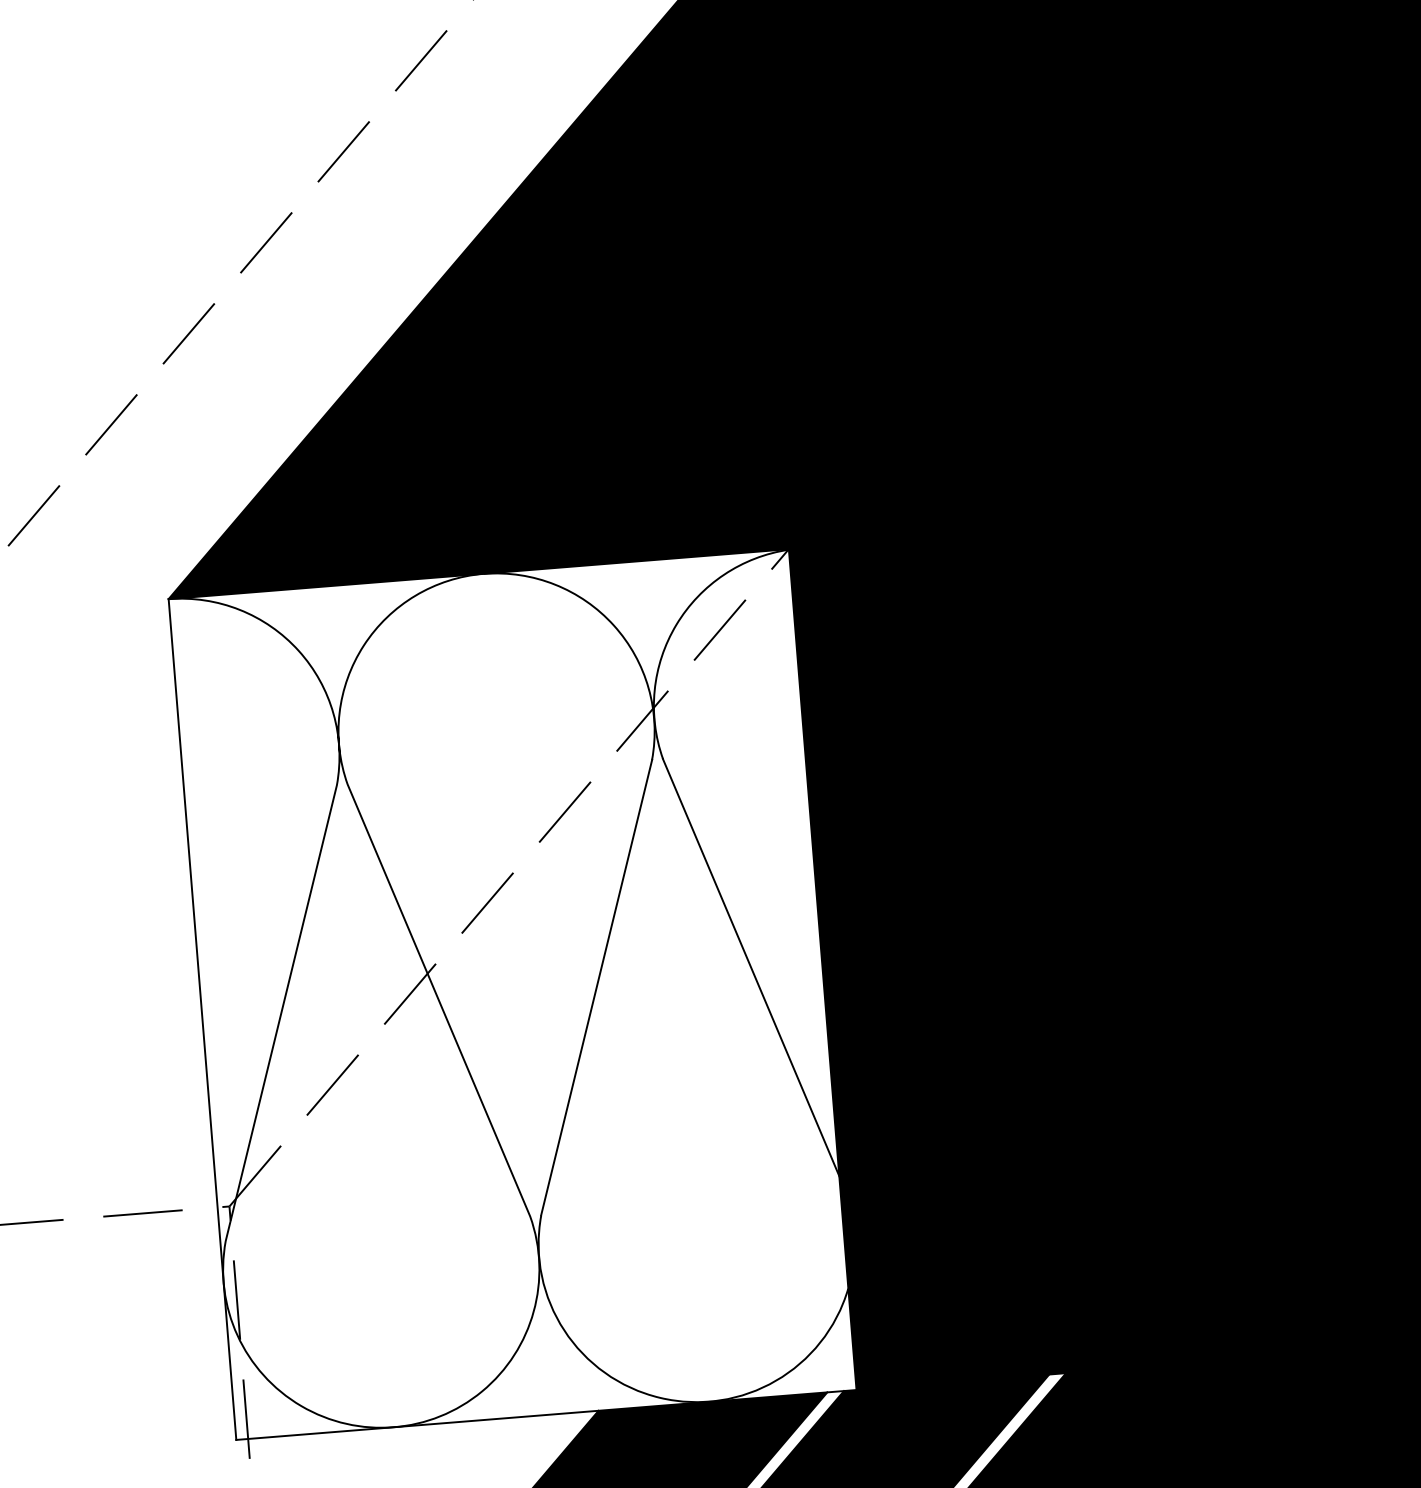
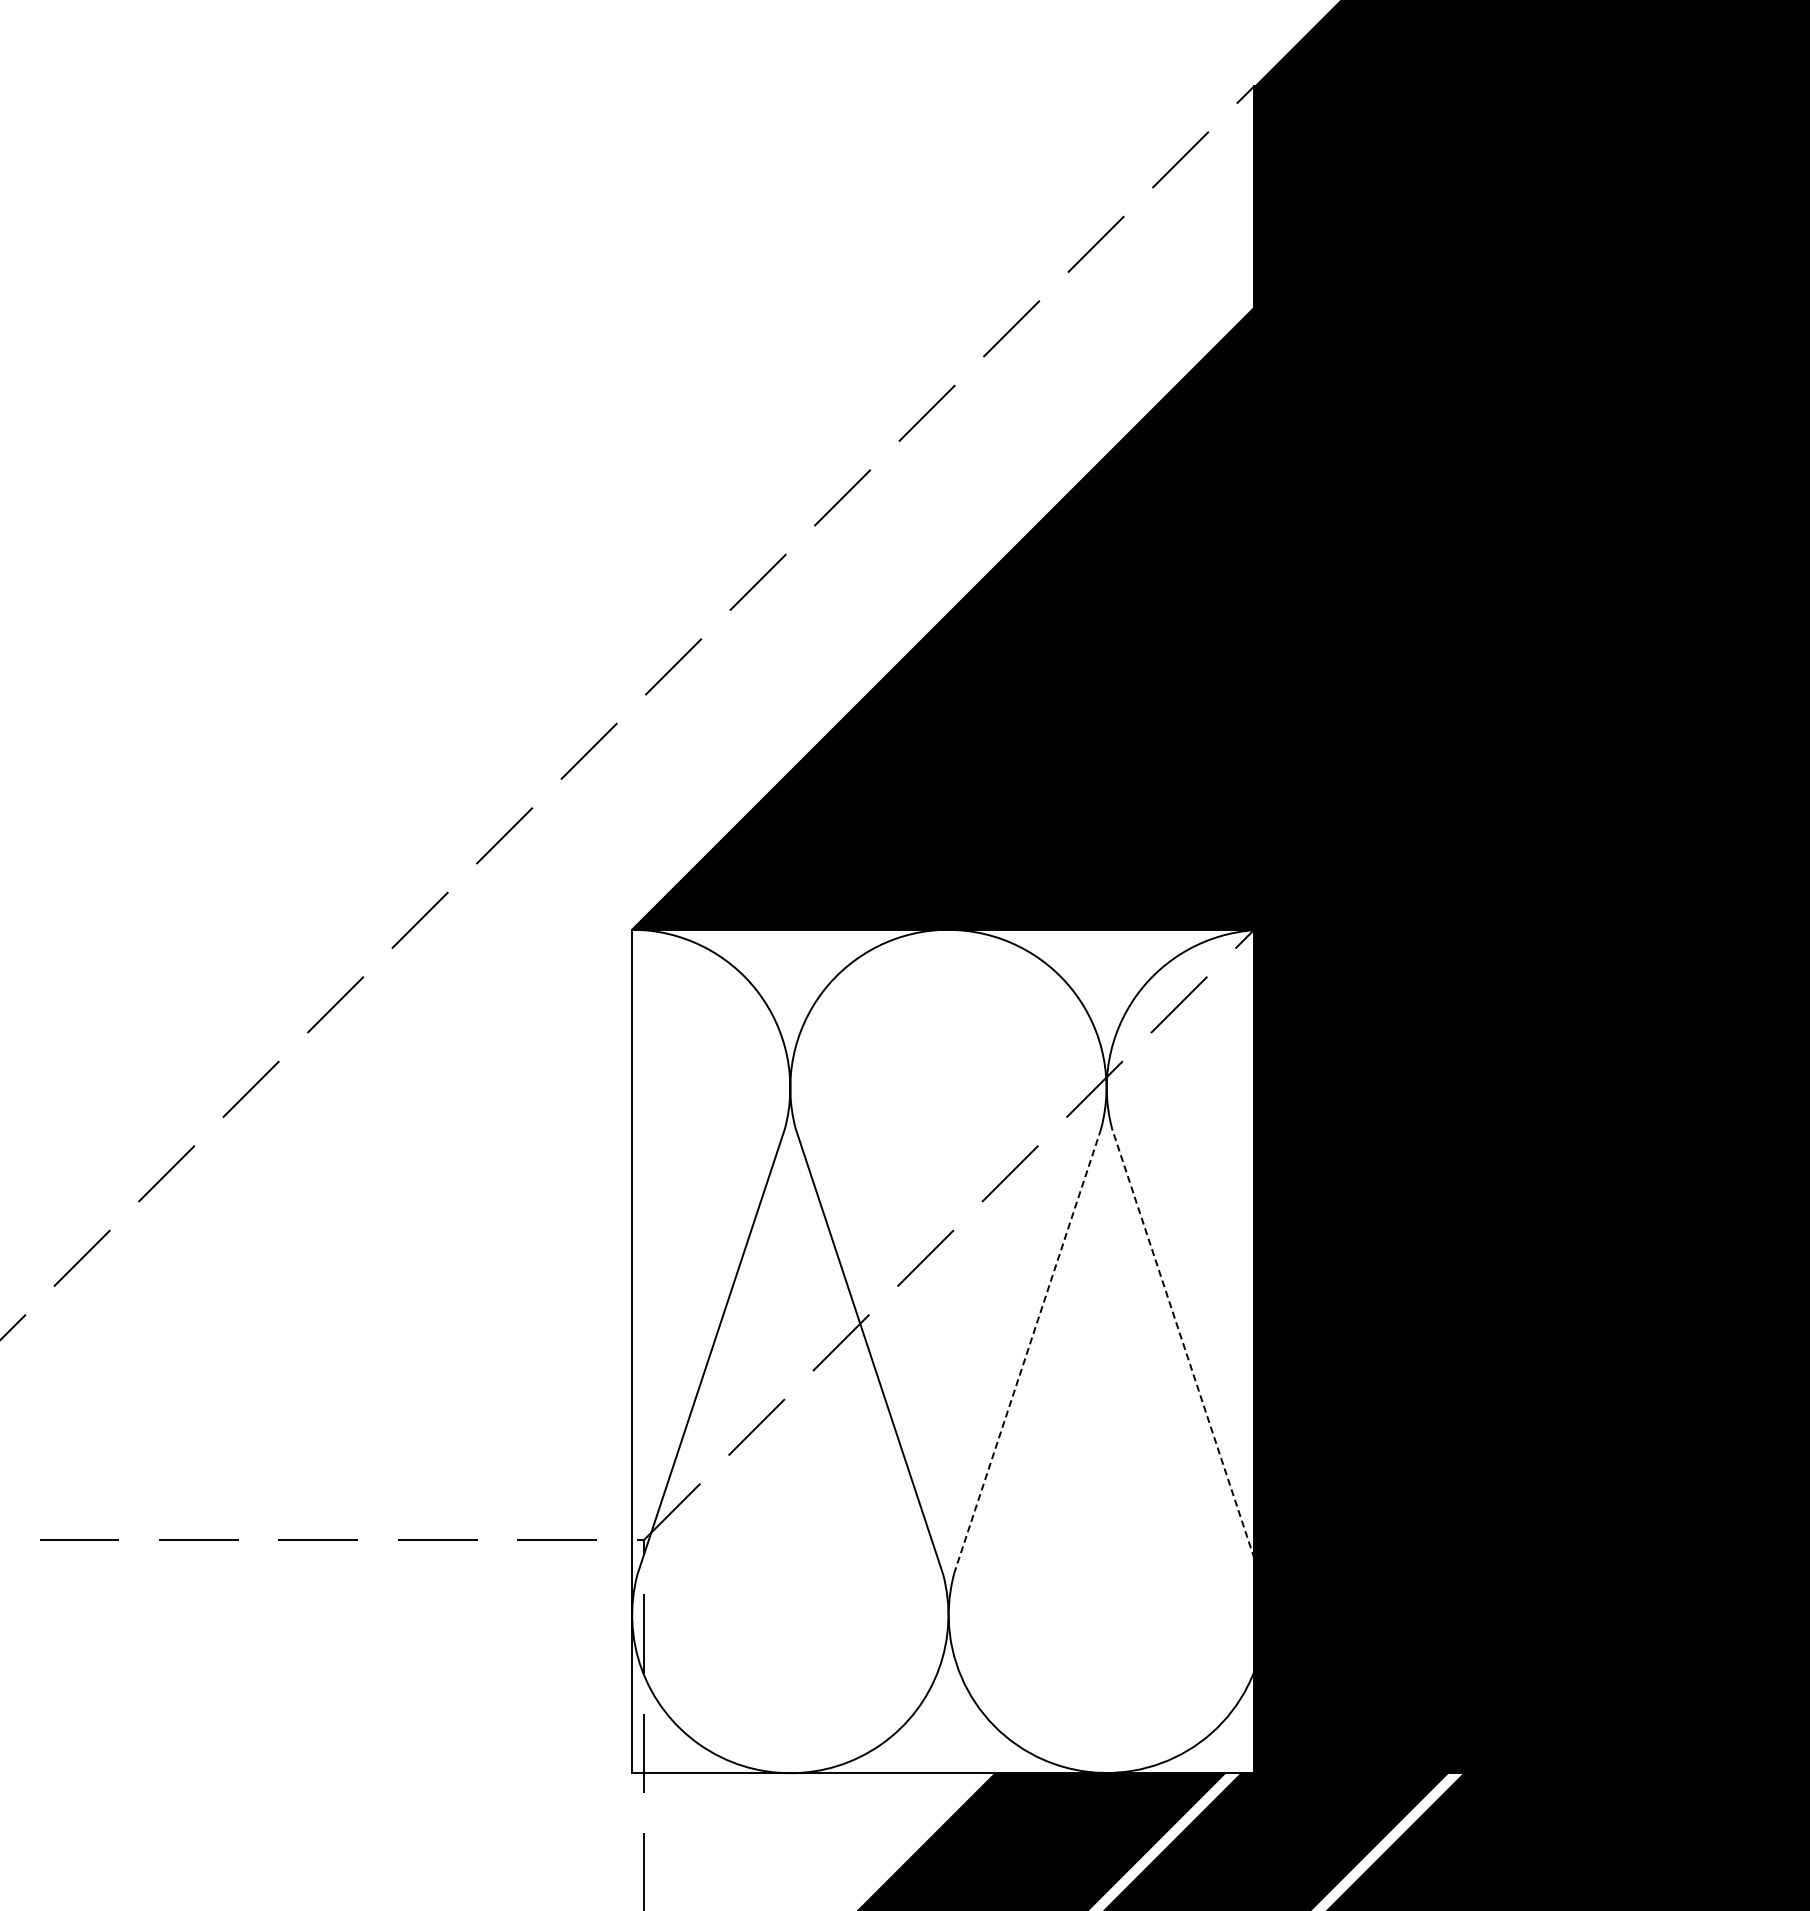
line: (751, 967) -> (1183, 1343), solid -> dashed
line: (596, 987) -> (1027, 1351), solid -> dashed

